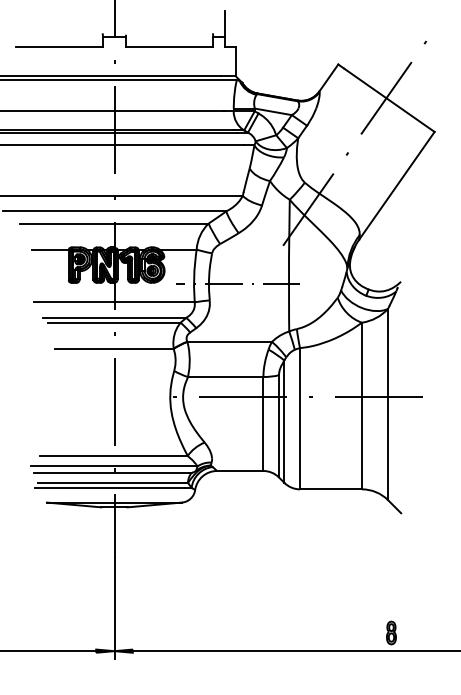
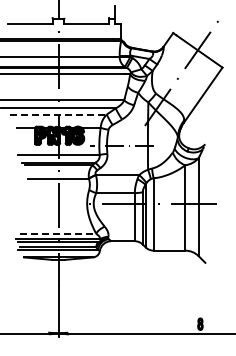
line: (116, 223) -> (59, 114), solid -> dashed
line: (114, 455) -> (58, 233), solid -> dashed

